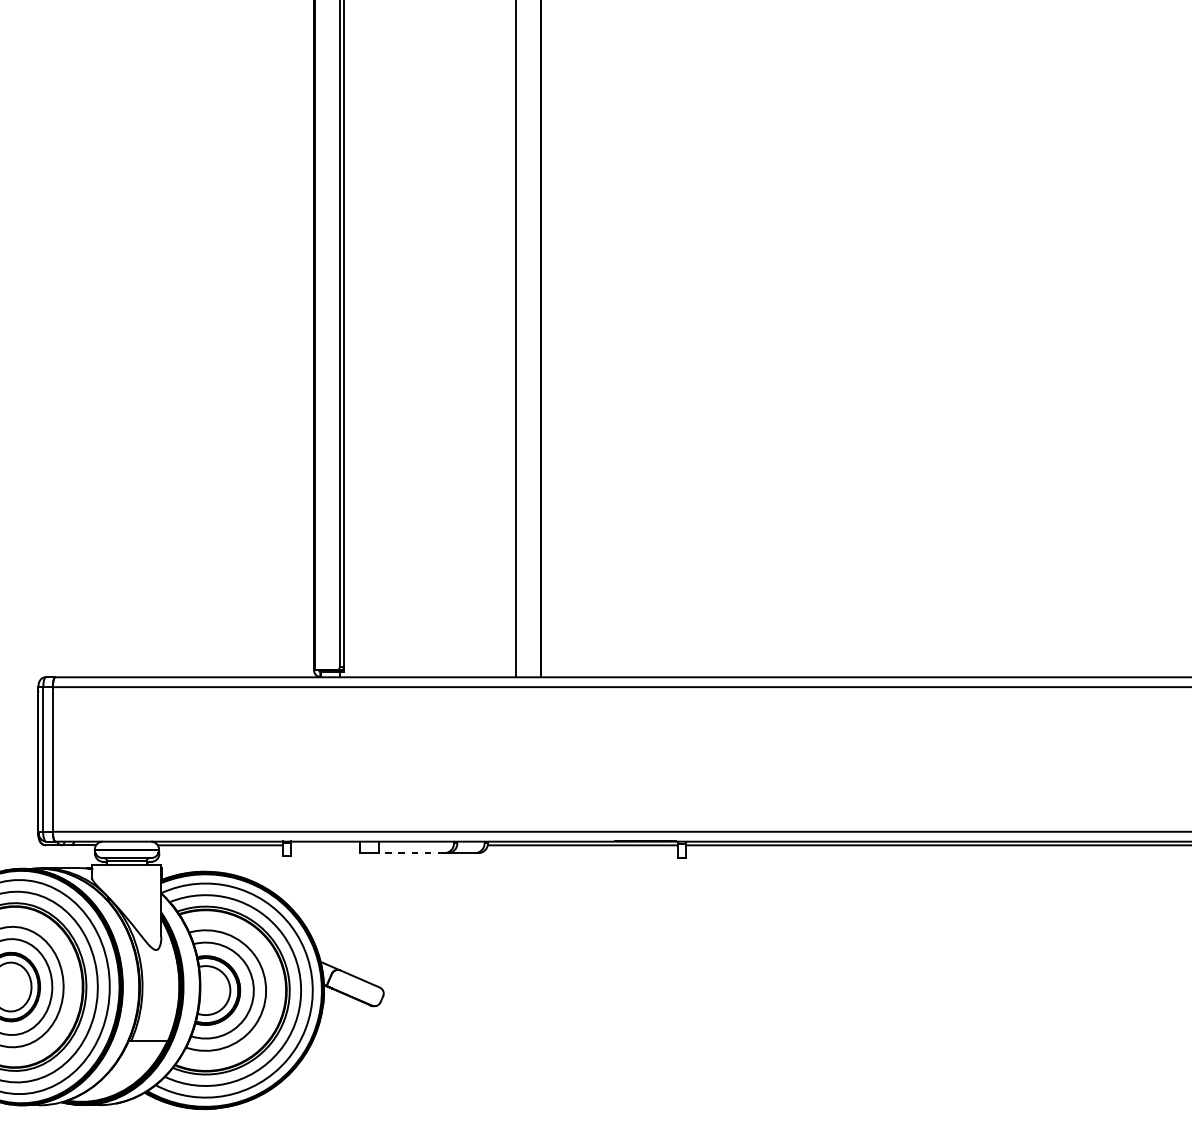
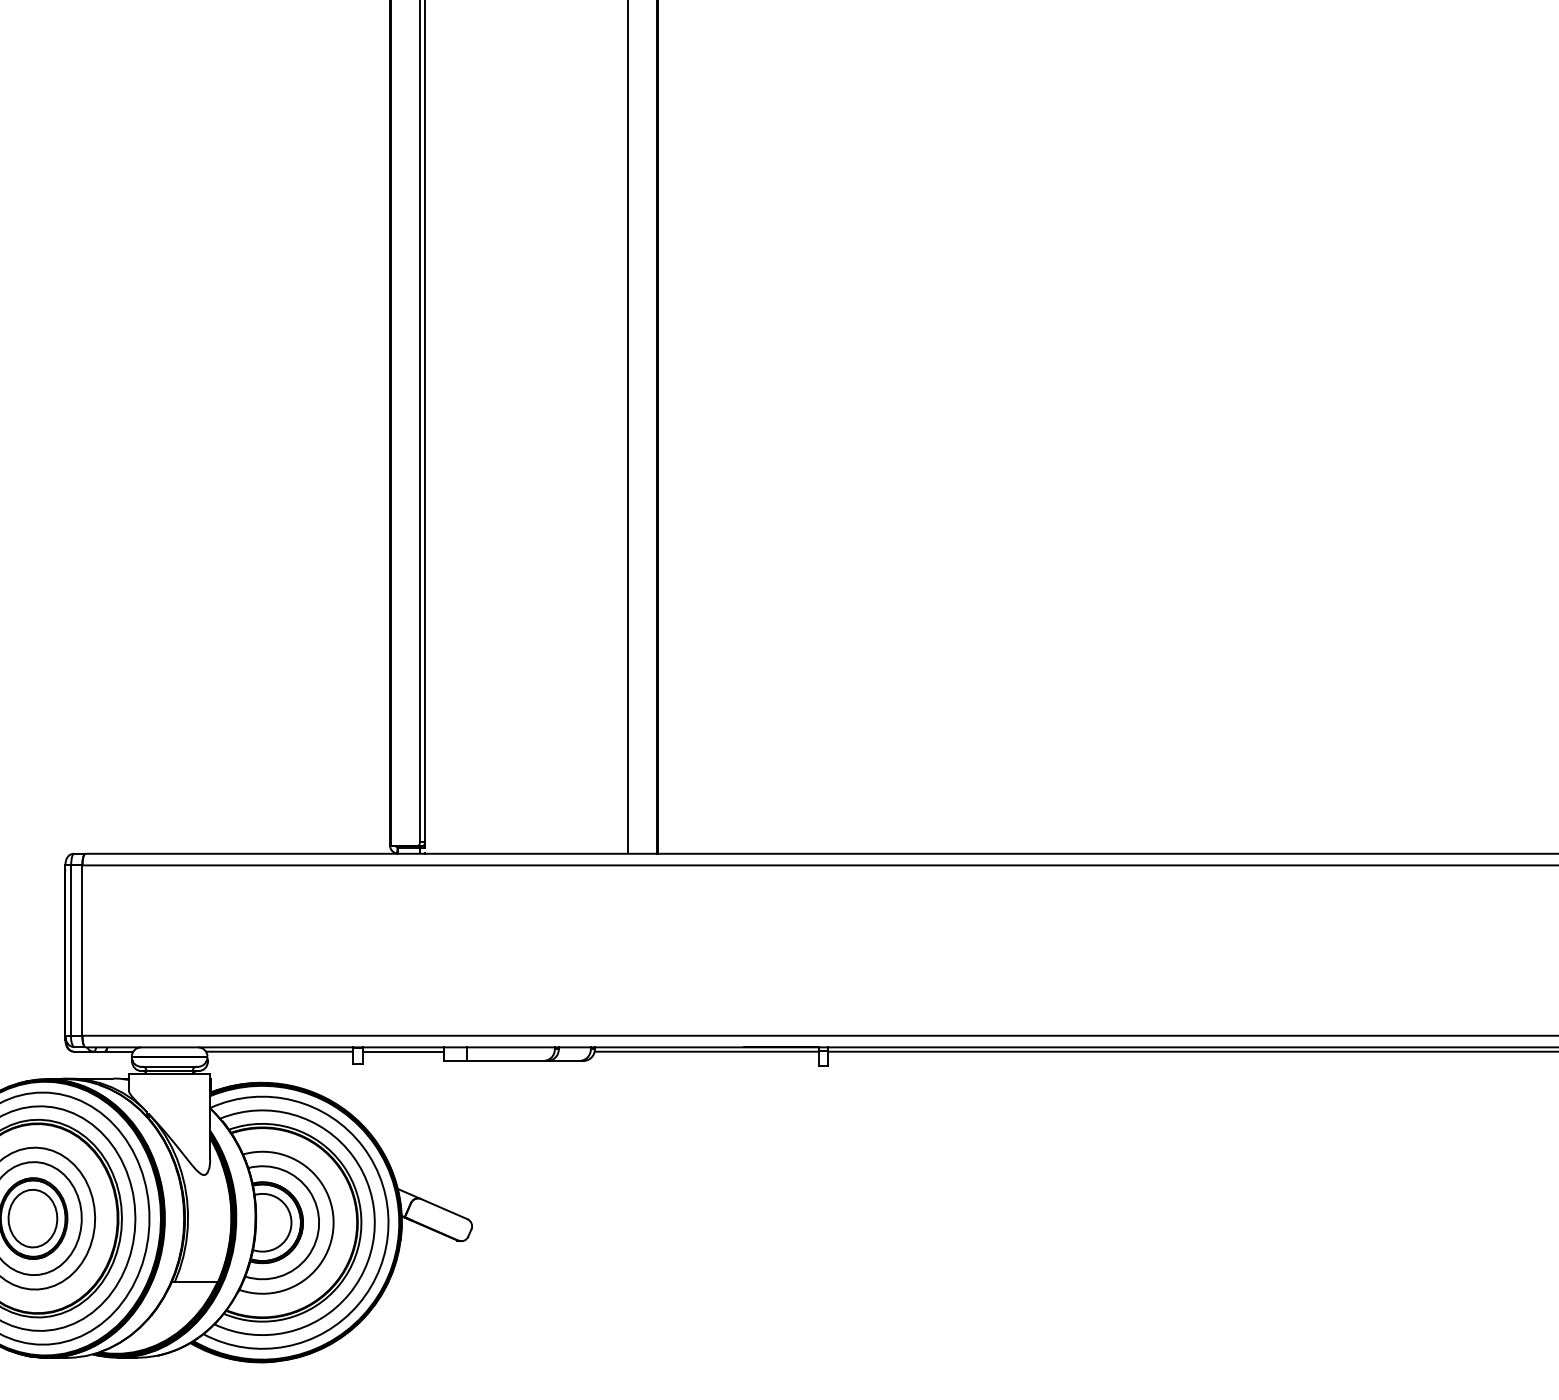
line: (325, 845) -> (403, 1051), added
line: (411, 852) -> (504, 1060), dashed -> solid

